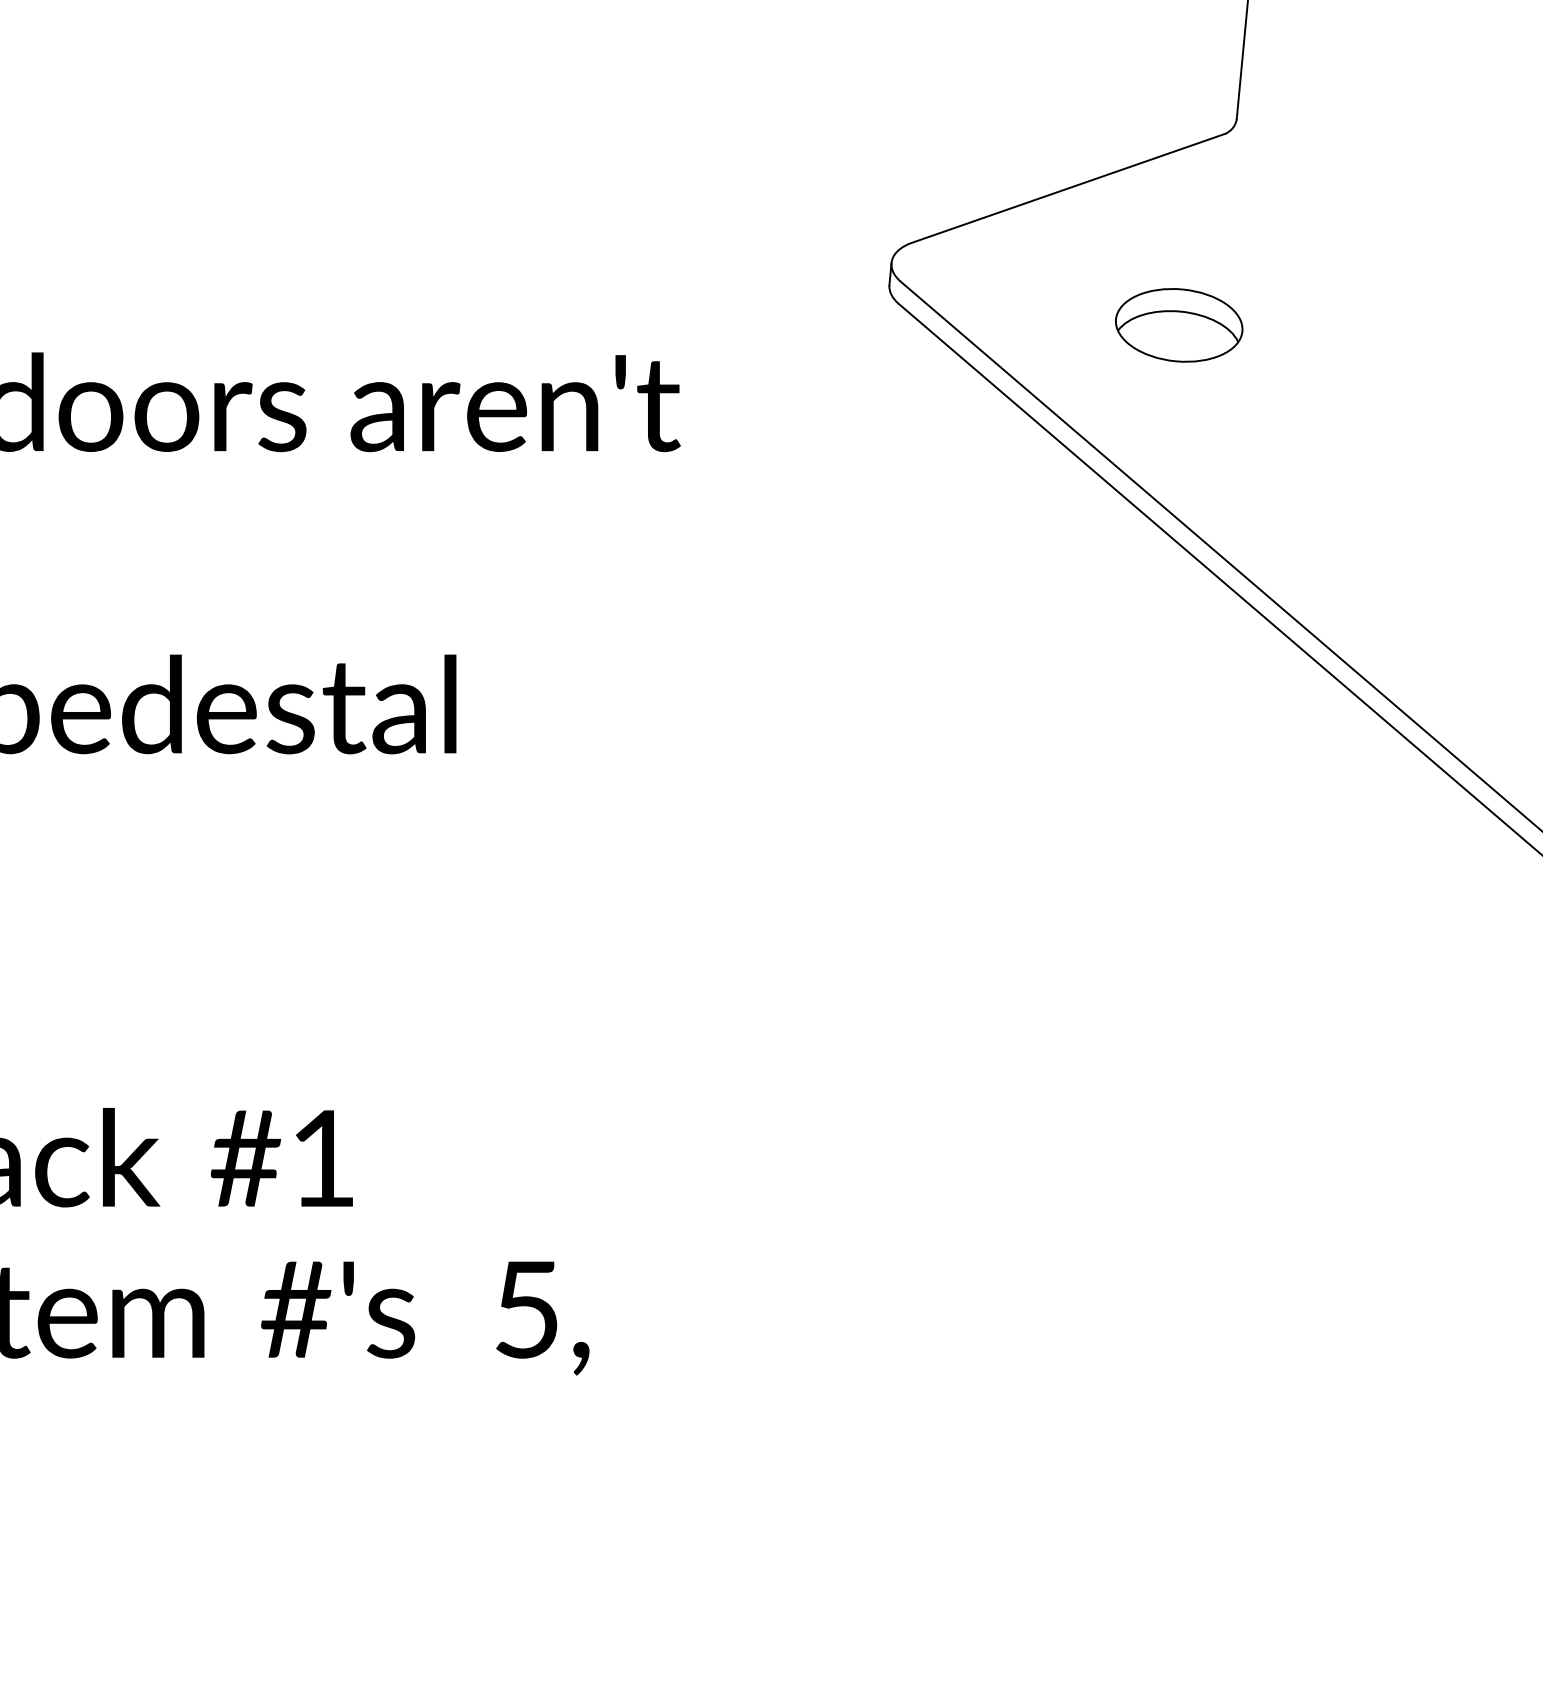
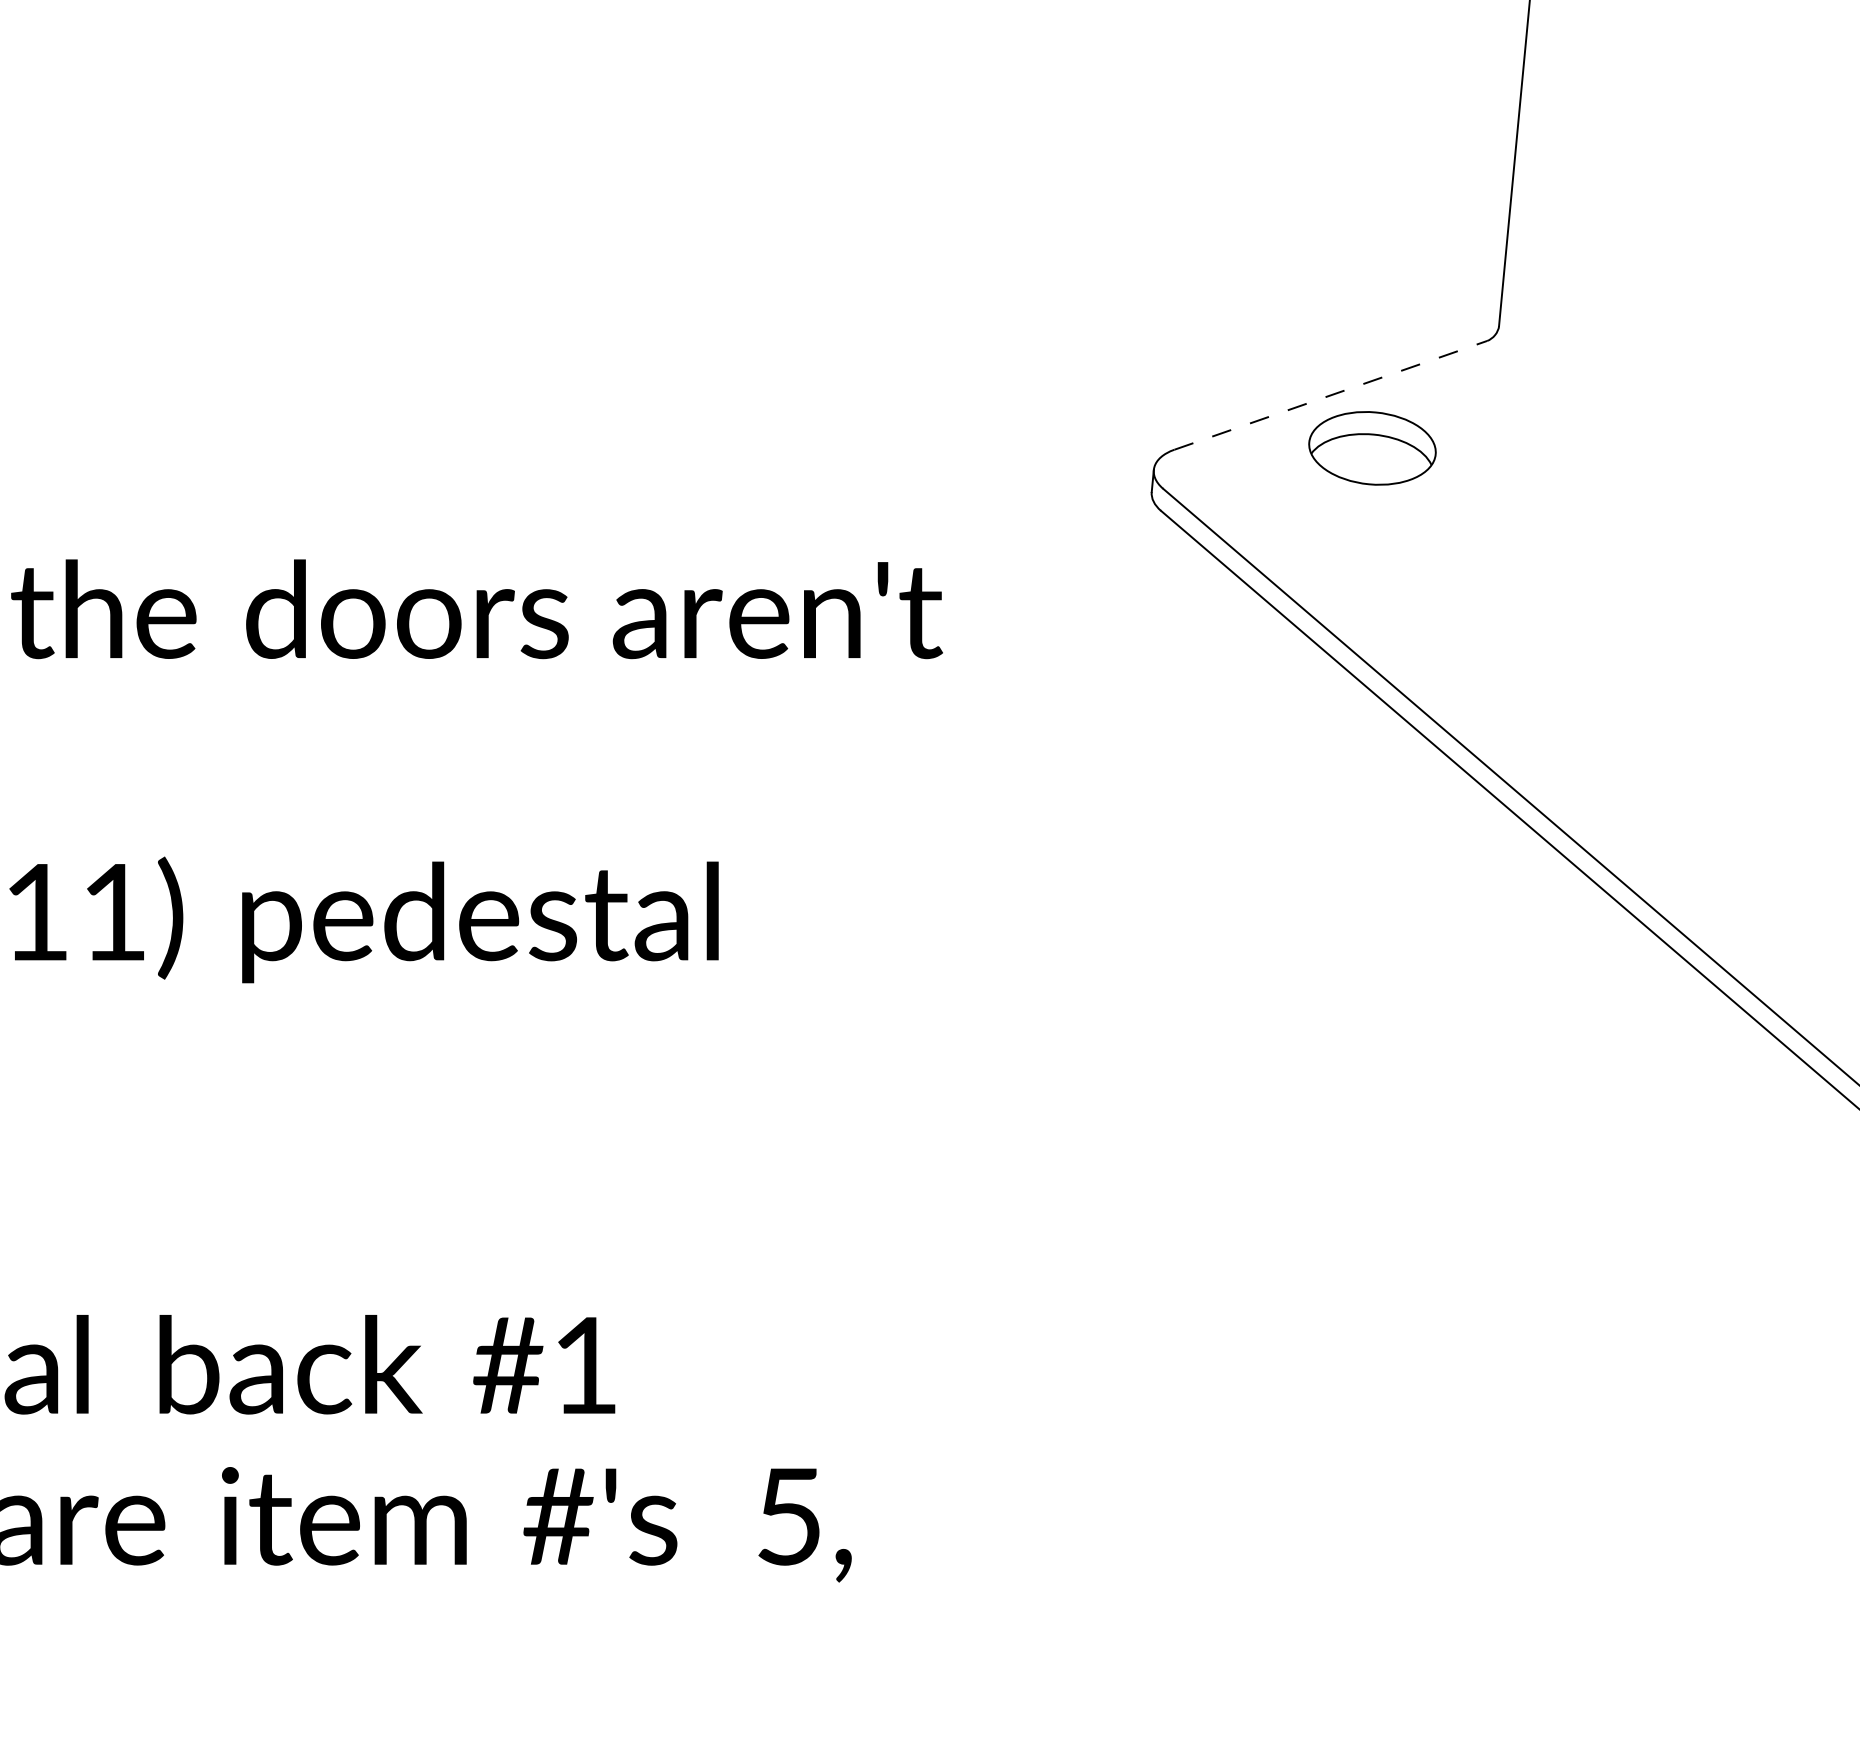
line: (1068, 188) -> (1330, 395), solid -> dashed
part: (1179, 325) -> (1372, 448), moved

